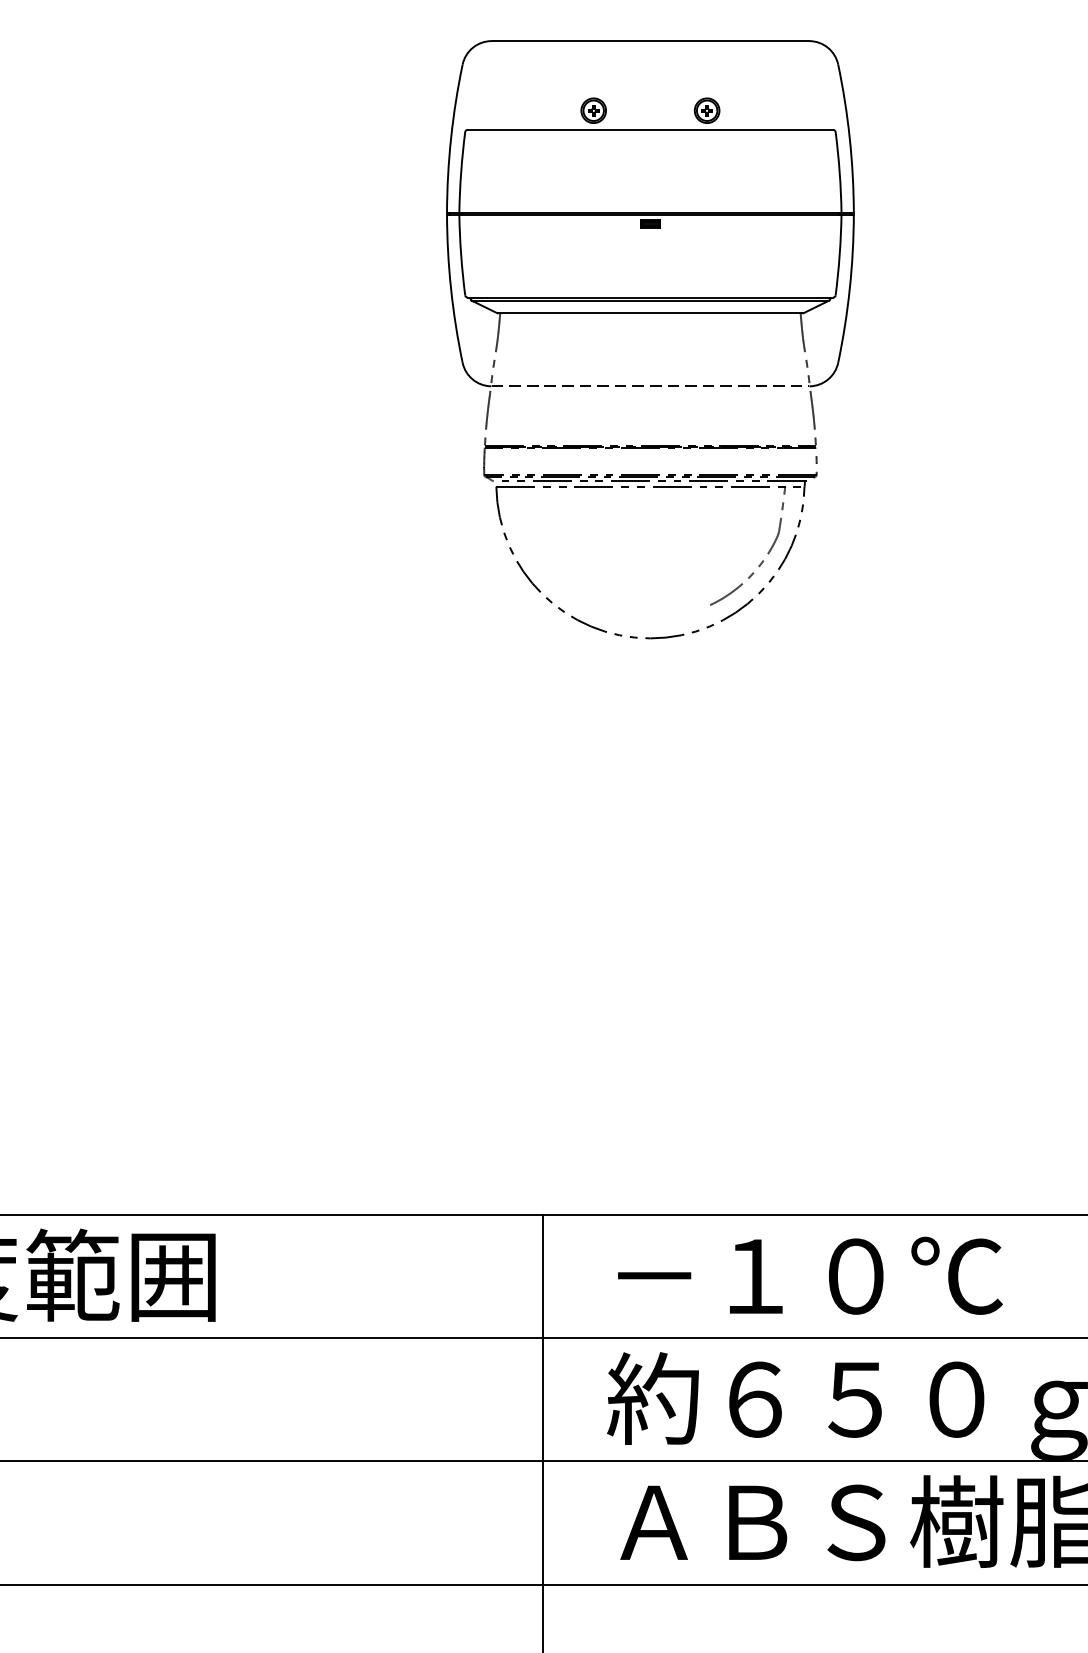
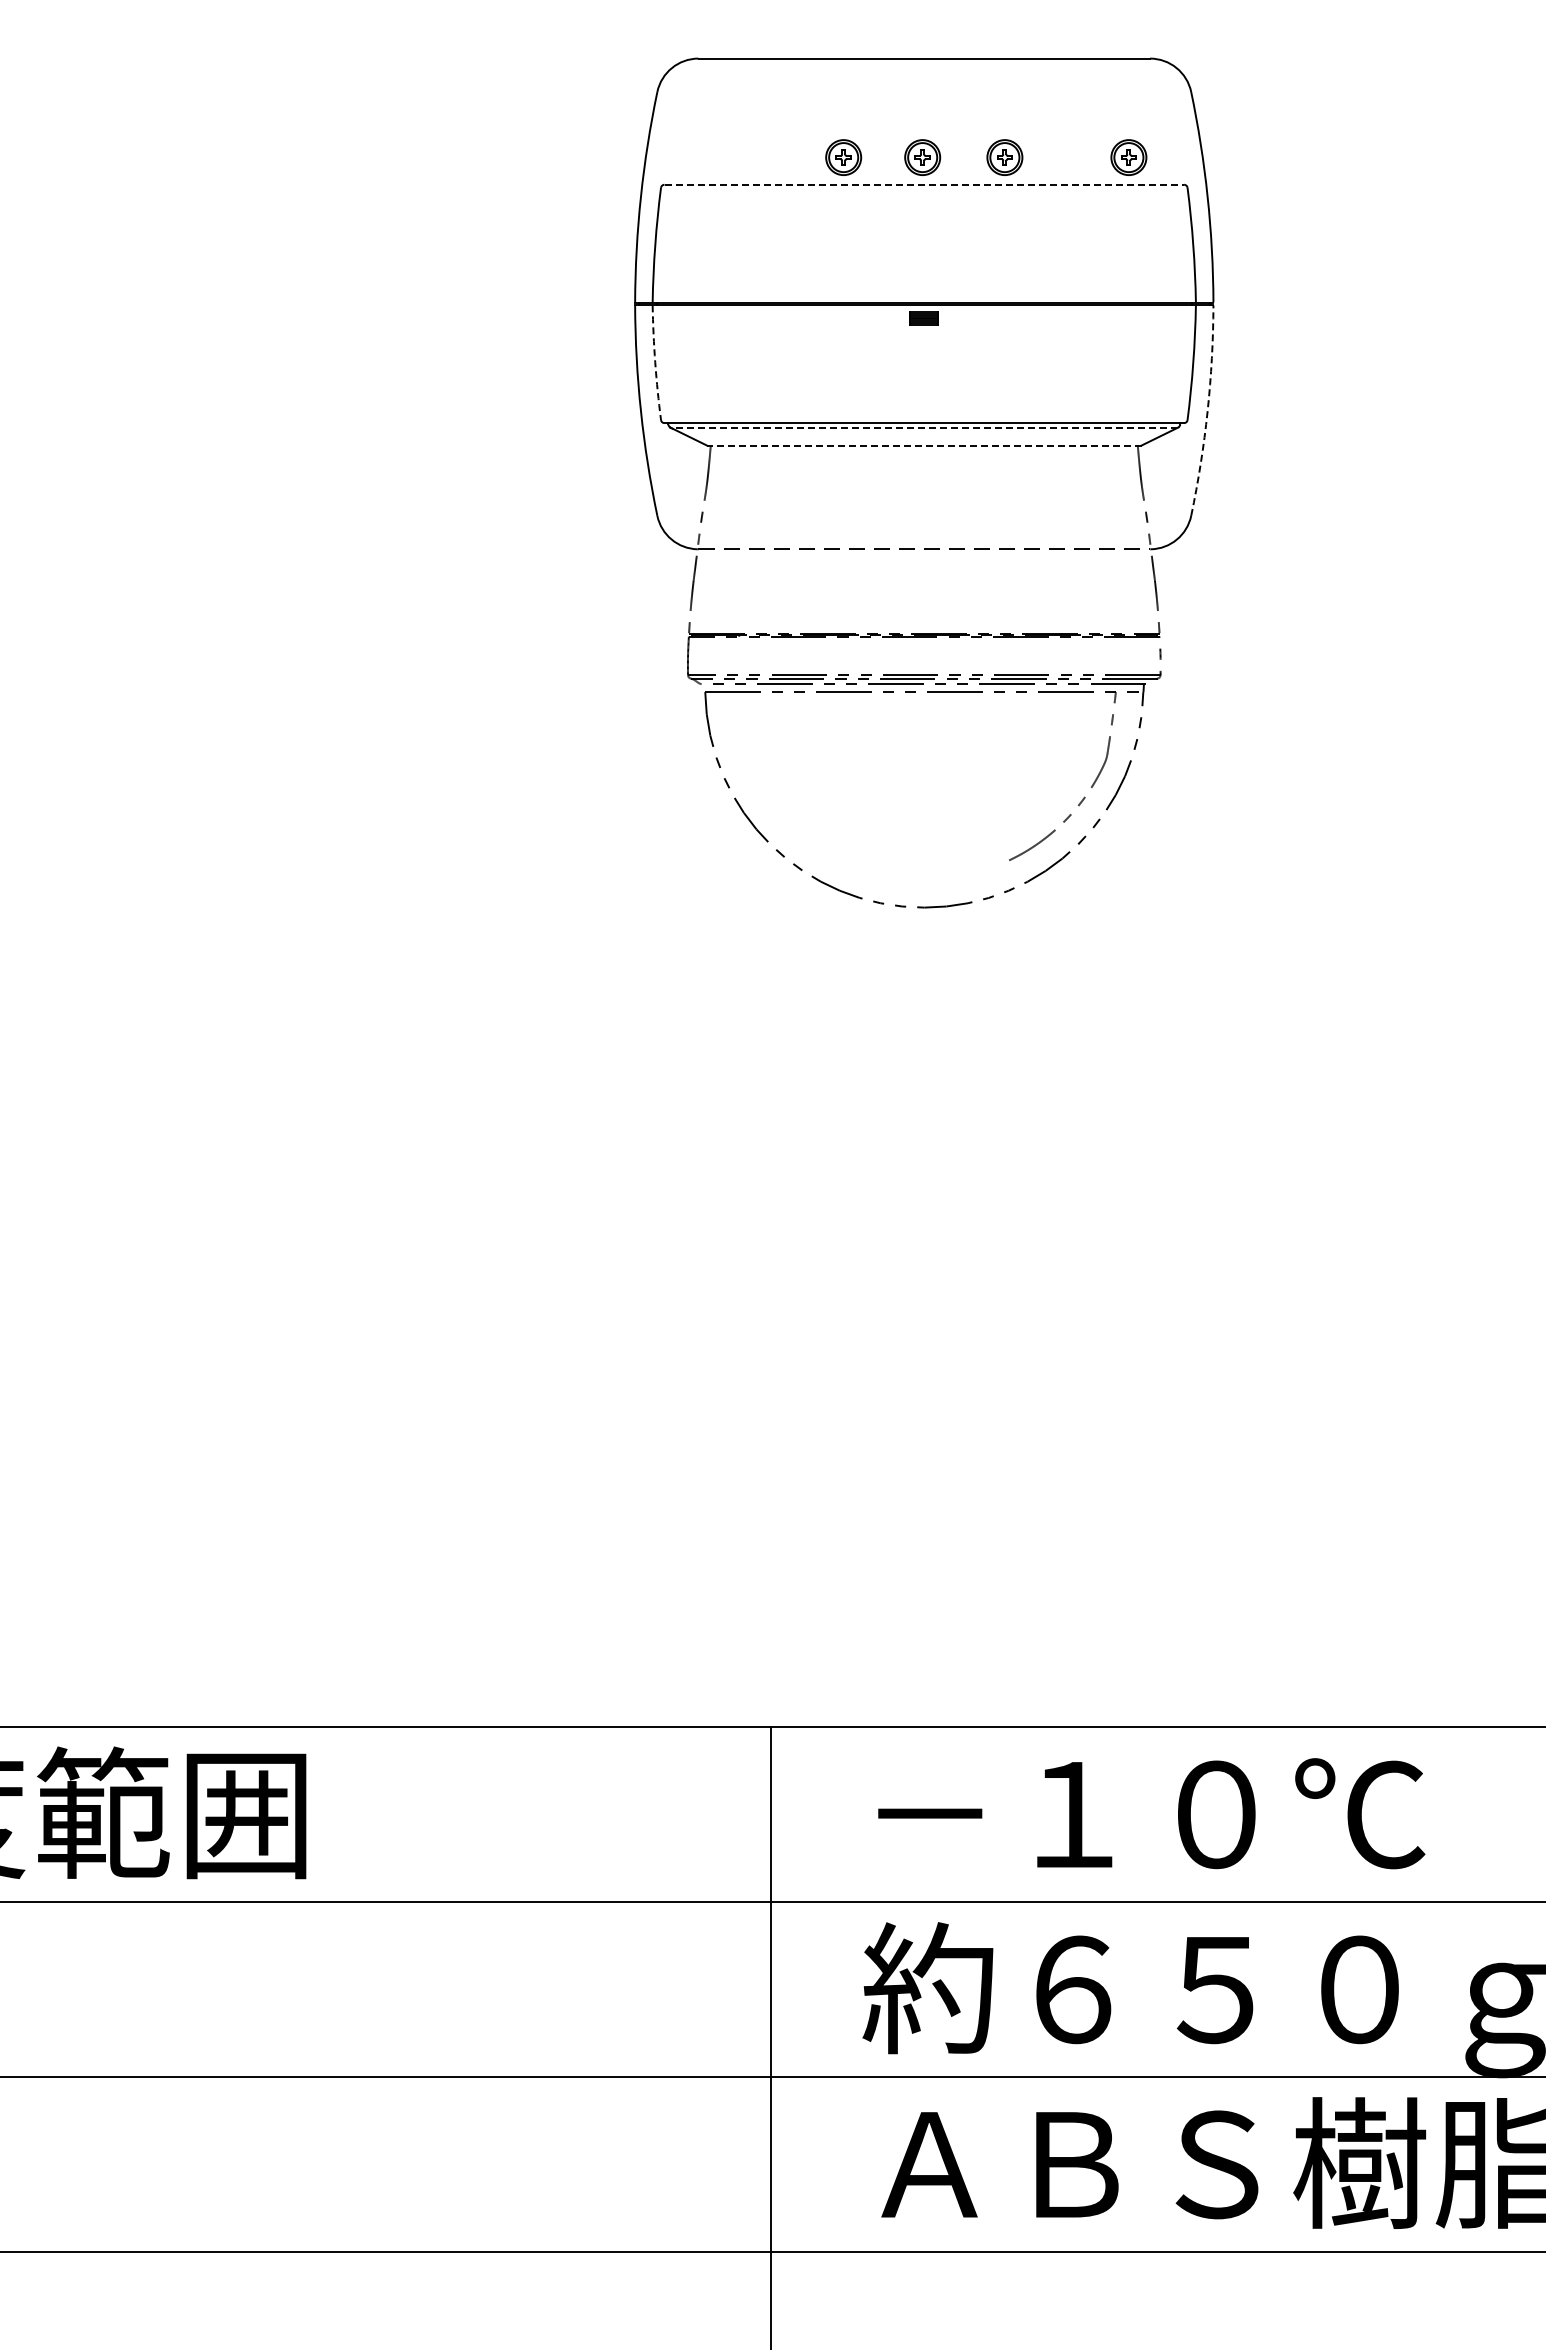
part: (649, 110) -> (922, 157), added
part: (794, 110) -> (1128, 157), added
line: (650, 129) -> (924, 184), solid -> dashed
arc: (461, 254) -> (655, 362), solid -> dashed
arc: (849, 289) -> (1207, 411), solid -> dashed
line: (650, 300) -> (924, 427), solid -> dashed
line: (649, 313) -> (923, 445), solid -> dashed

